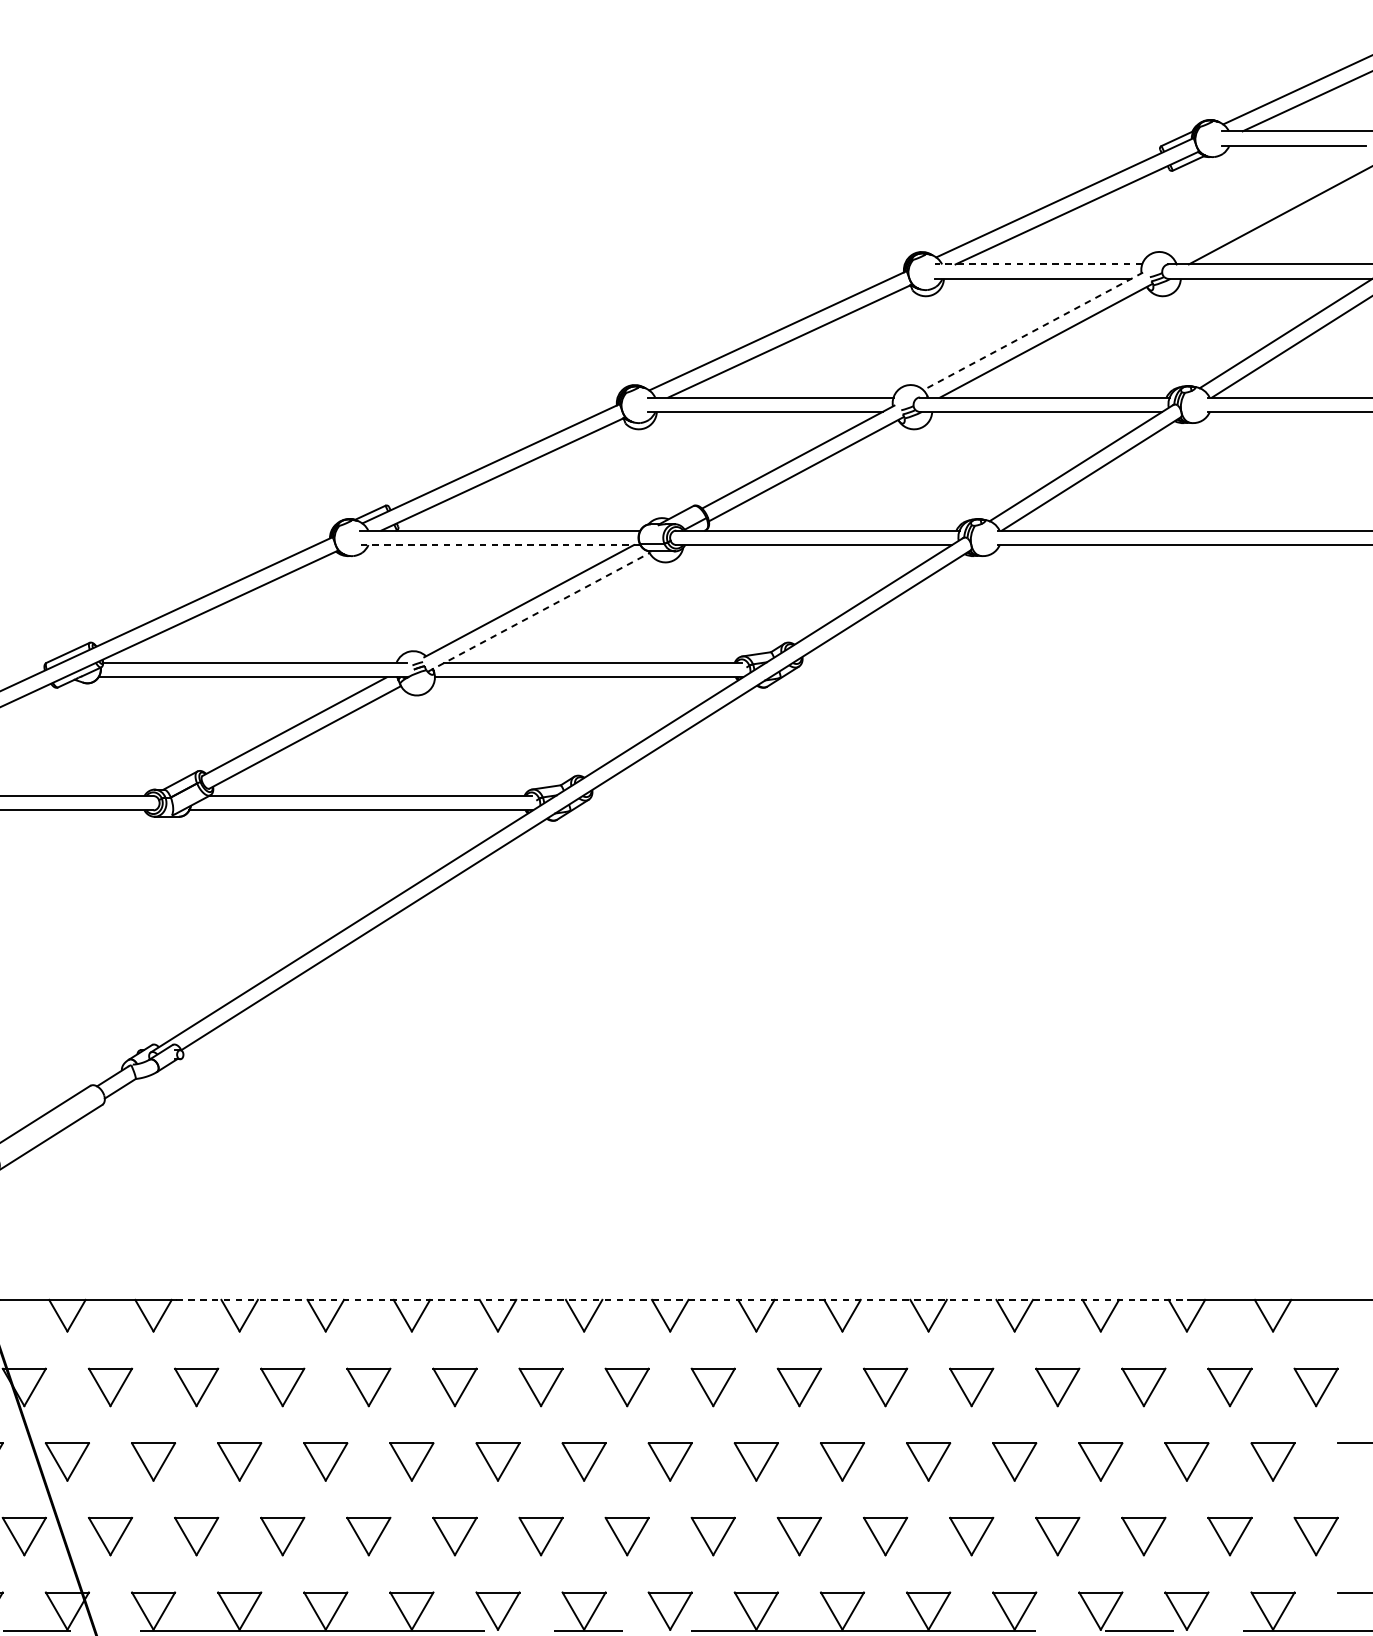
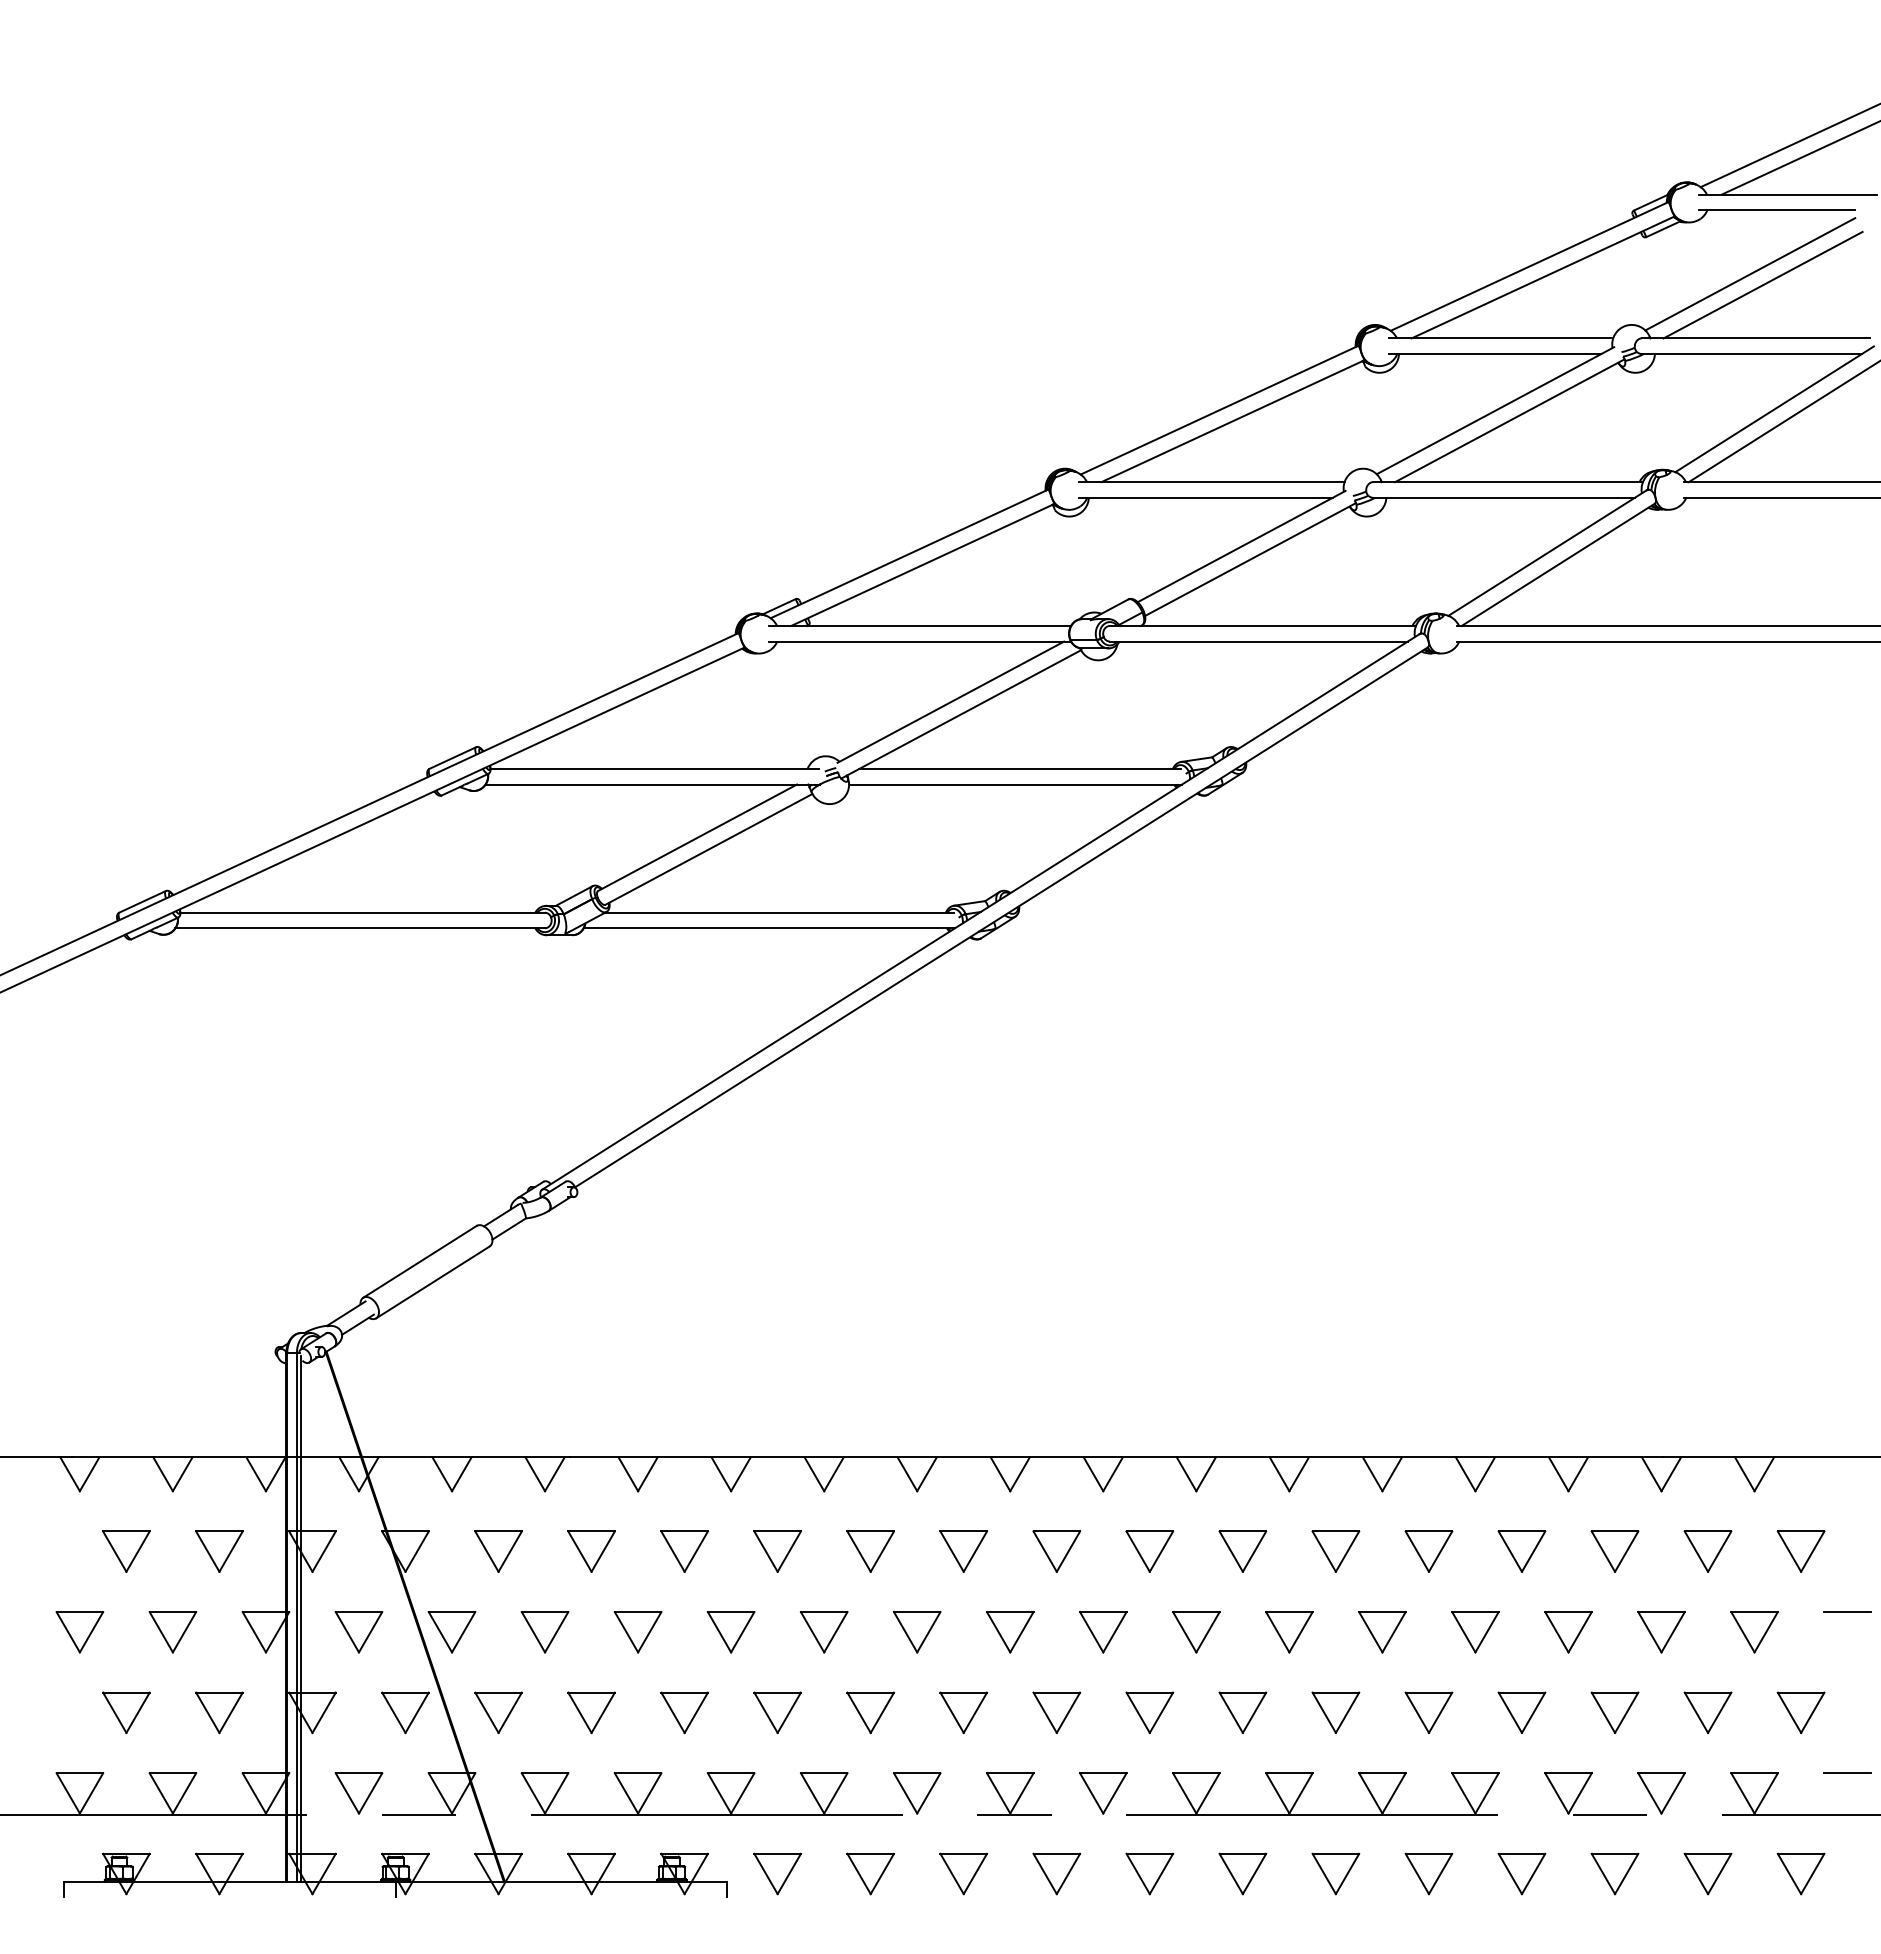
line: (1269, 205) -> (1750, 274), added
line: (1037, 264) -> (1500, 338), dashed -> solid
line: (1033, 331) -> (1495, 410), dashed -> solid
line: (501, 544) -> (920, 641), dashed -> solid
line: (538, 612) -> (961, 714), dashed -> solid
line: (682, 1300) -> (1116, 1457), dashed -> solid

